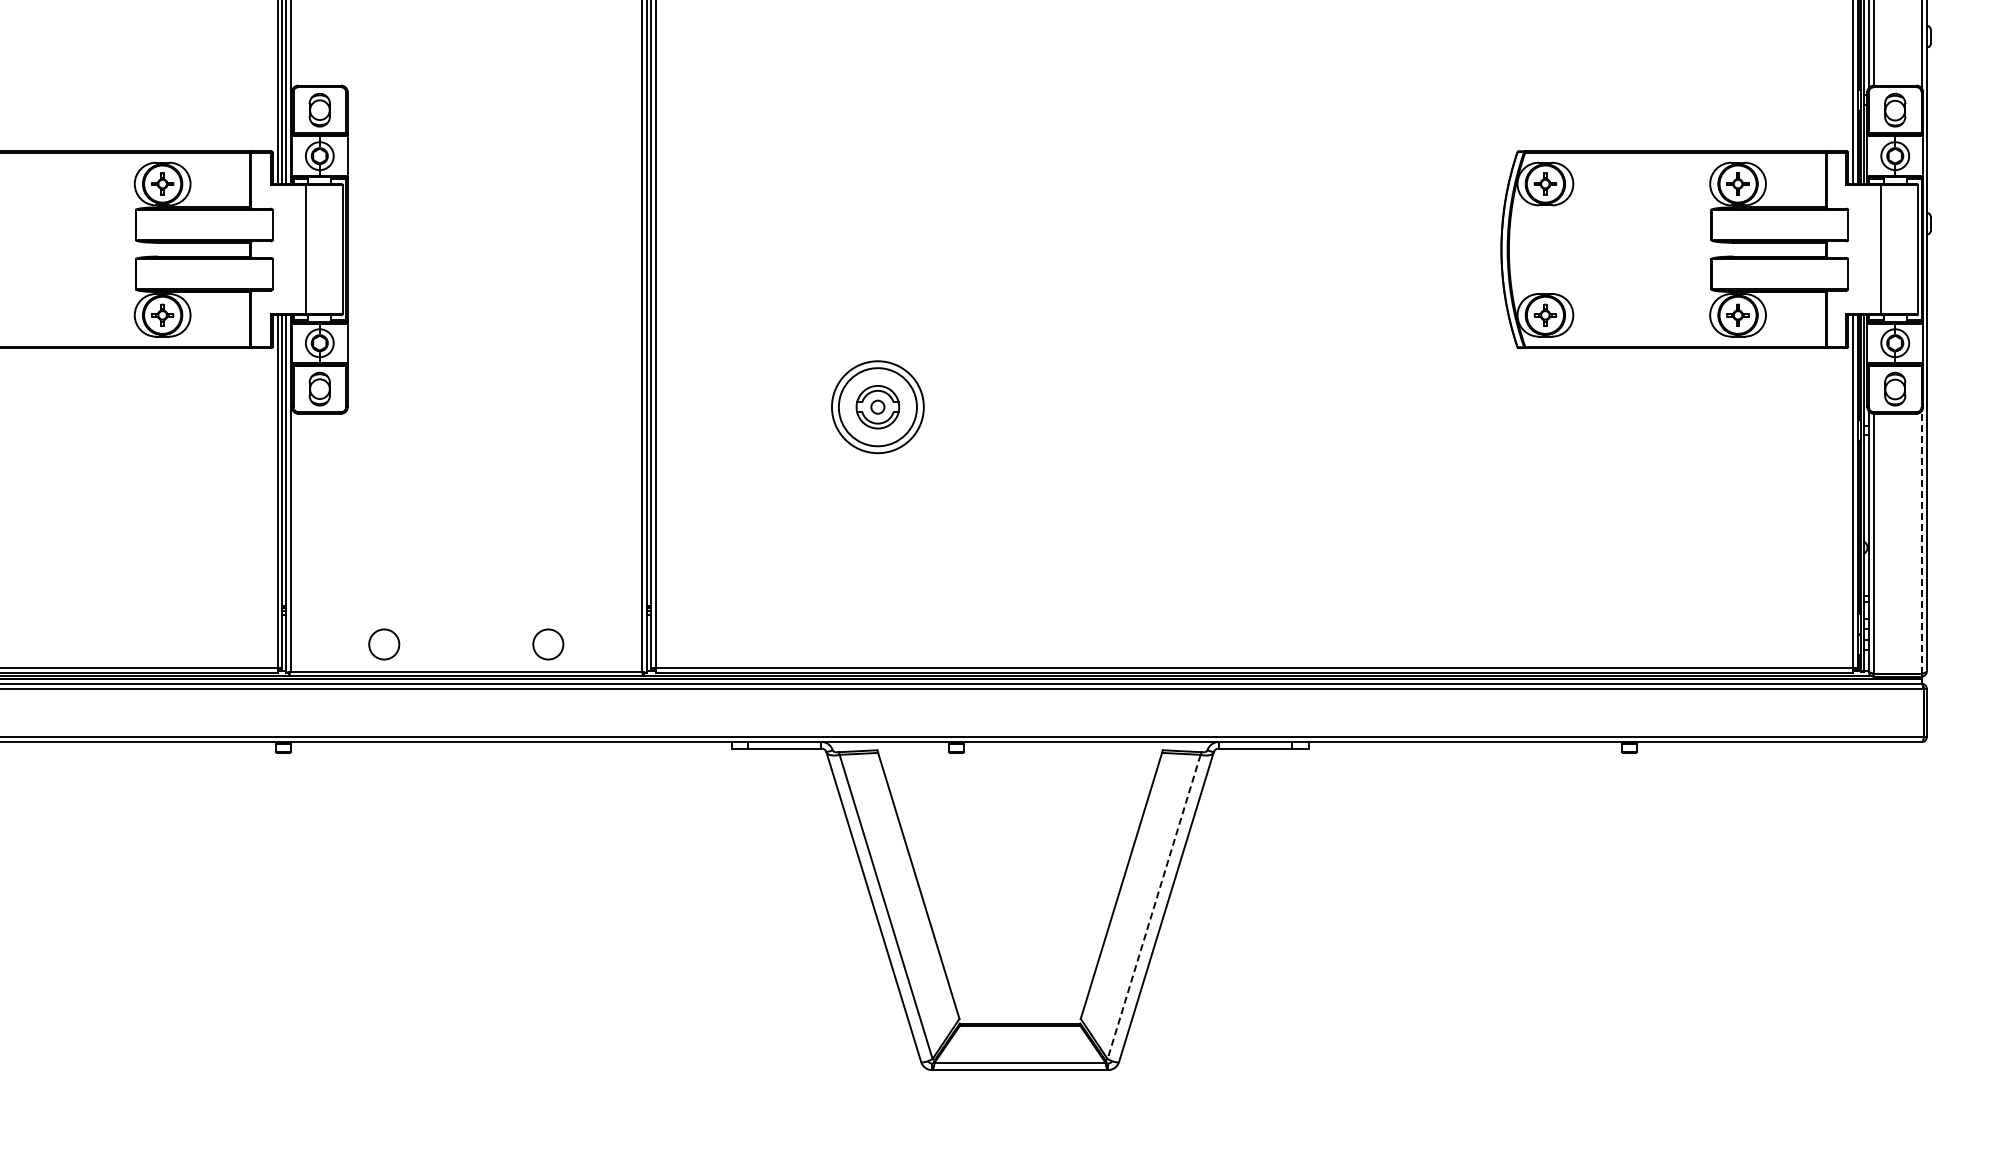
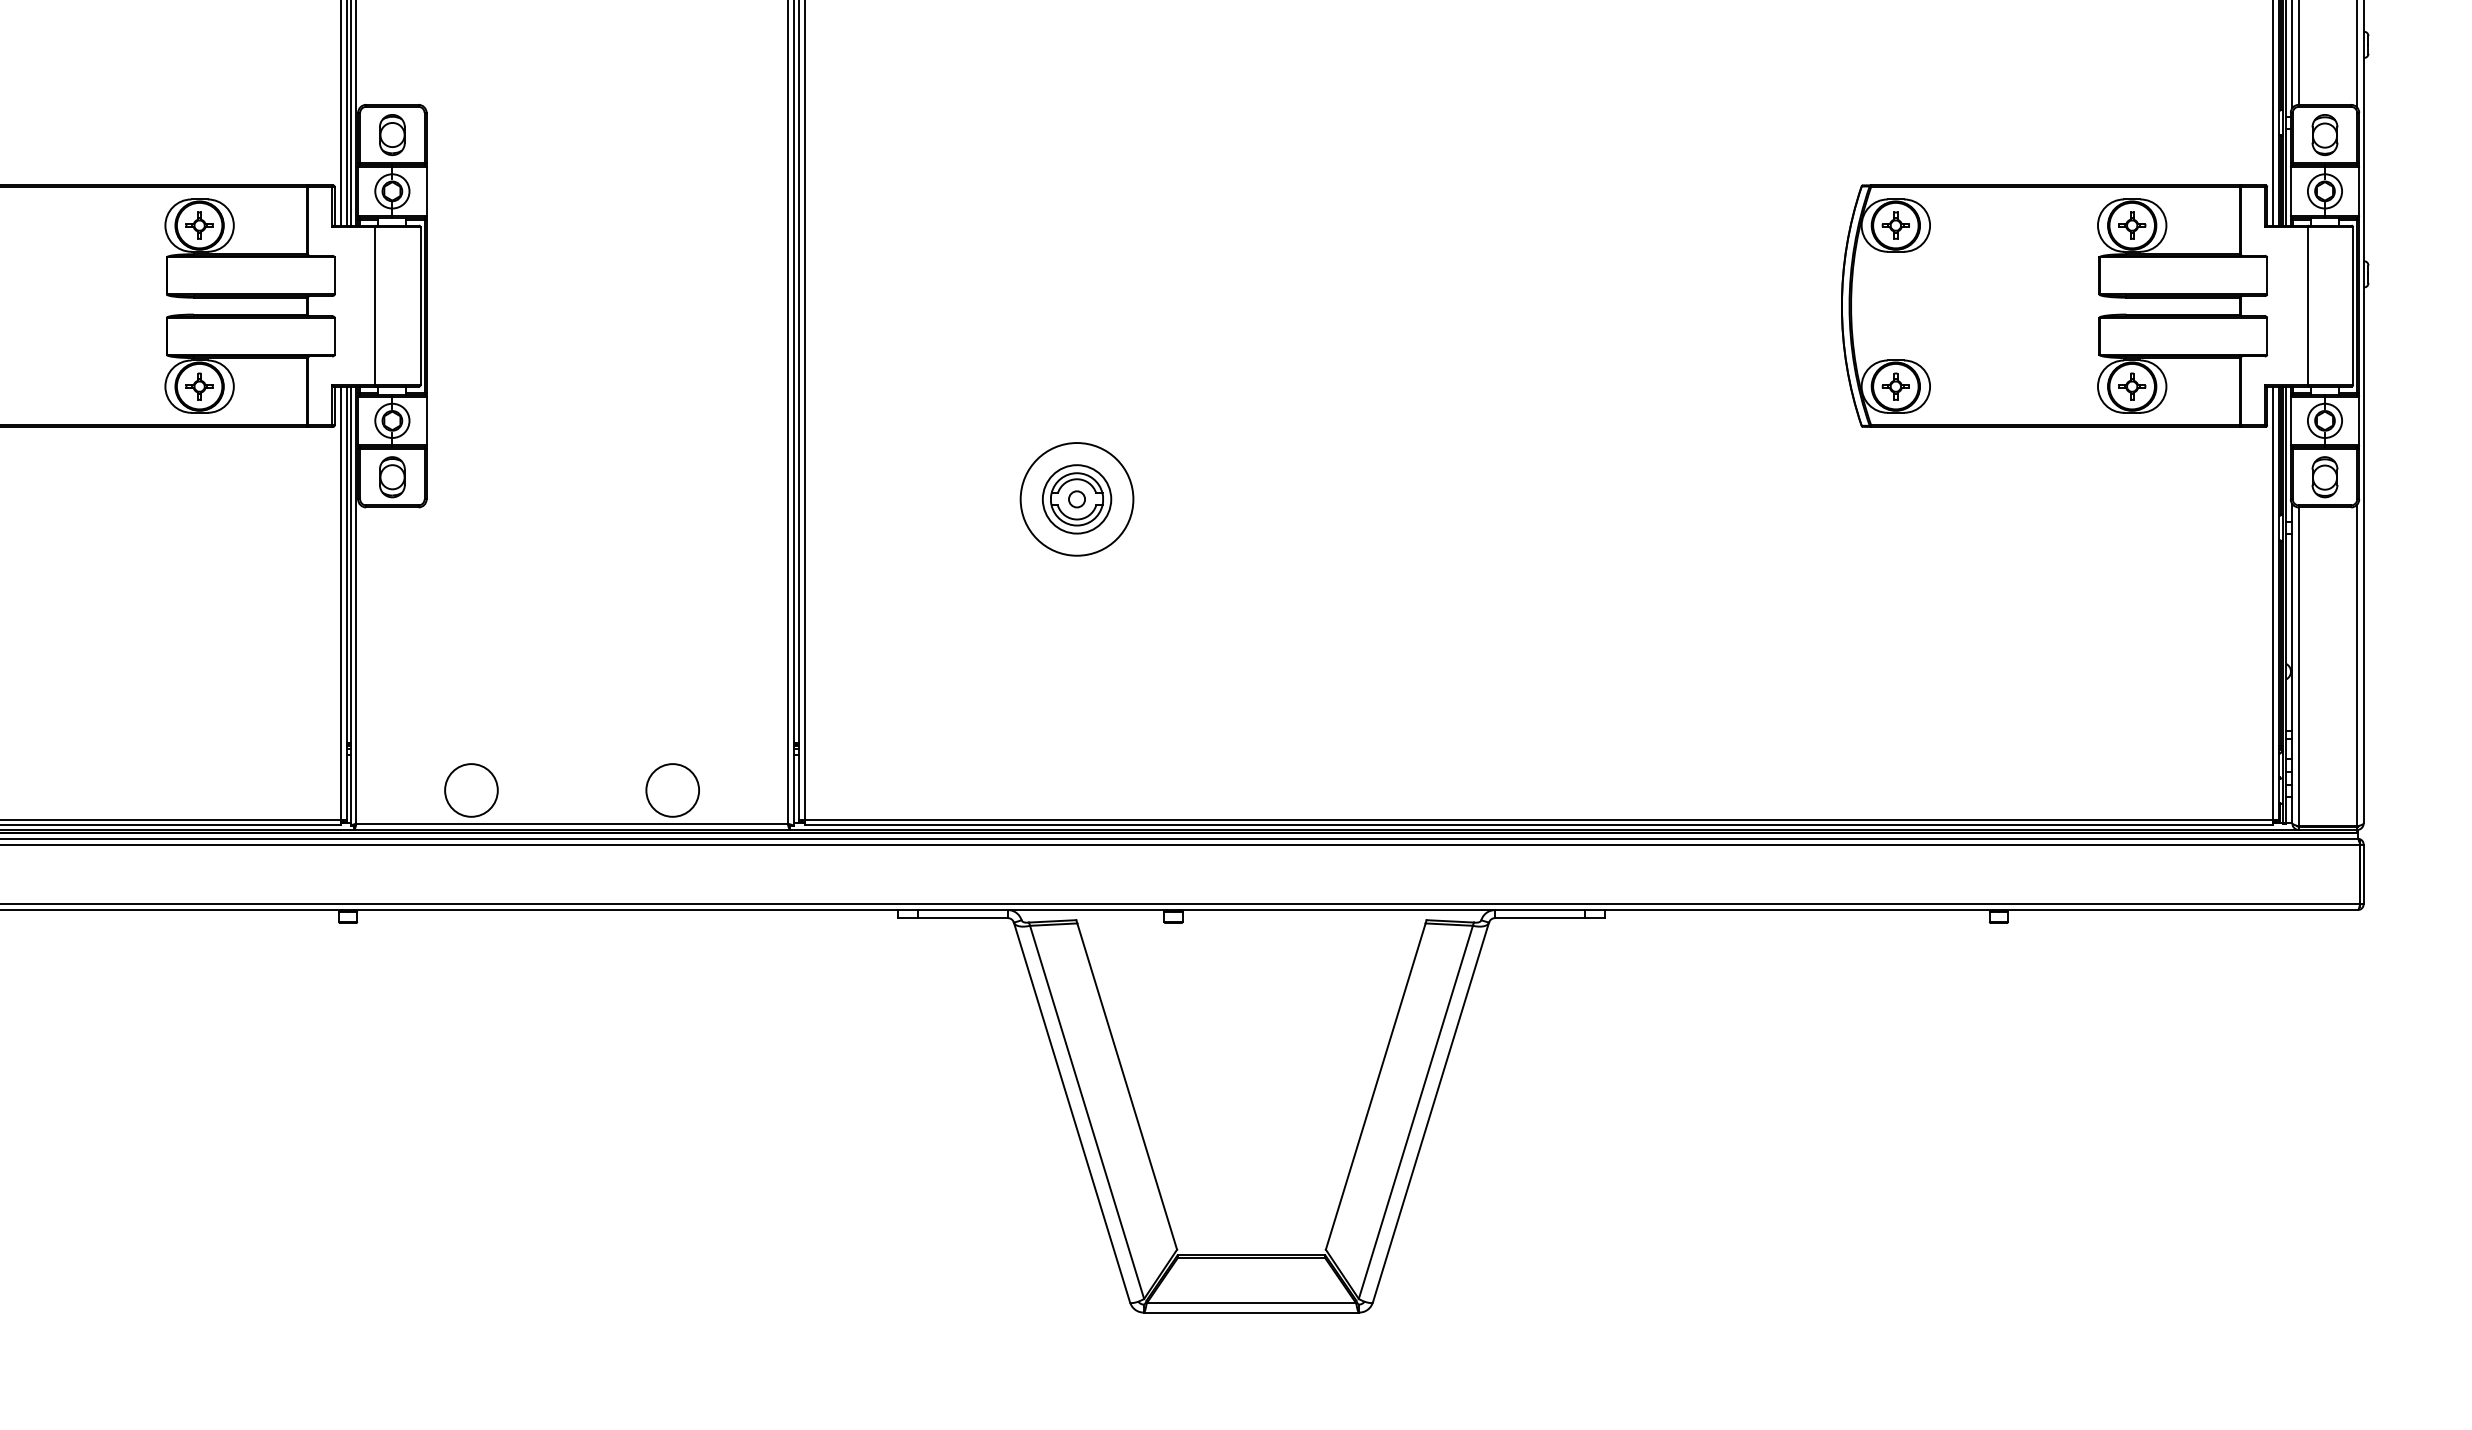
circle: (877, 407) -> (1076, 499), size x0.71
line: (1921, 542) -> (2357, 665), dashed -> solid
circle: (383, 644) -> (470, 790), size x1.43
circle: (547, 644) -> (671, 790), size x1.43
line: (1153, 907) -> (1415, 1113), dashed -> solid

